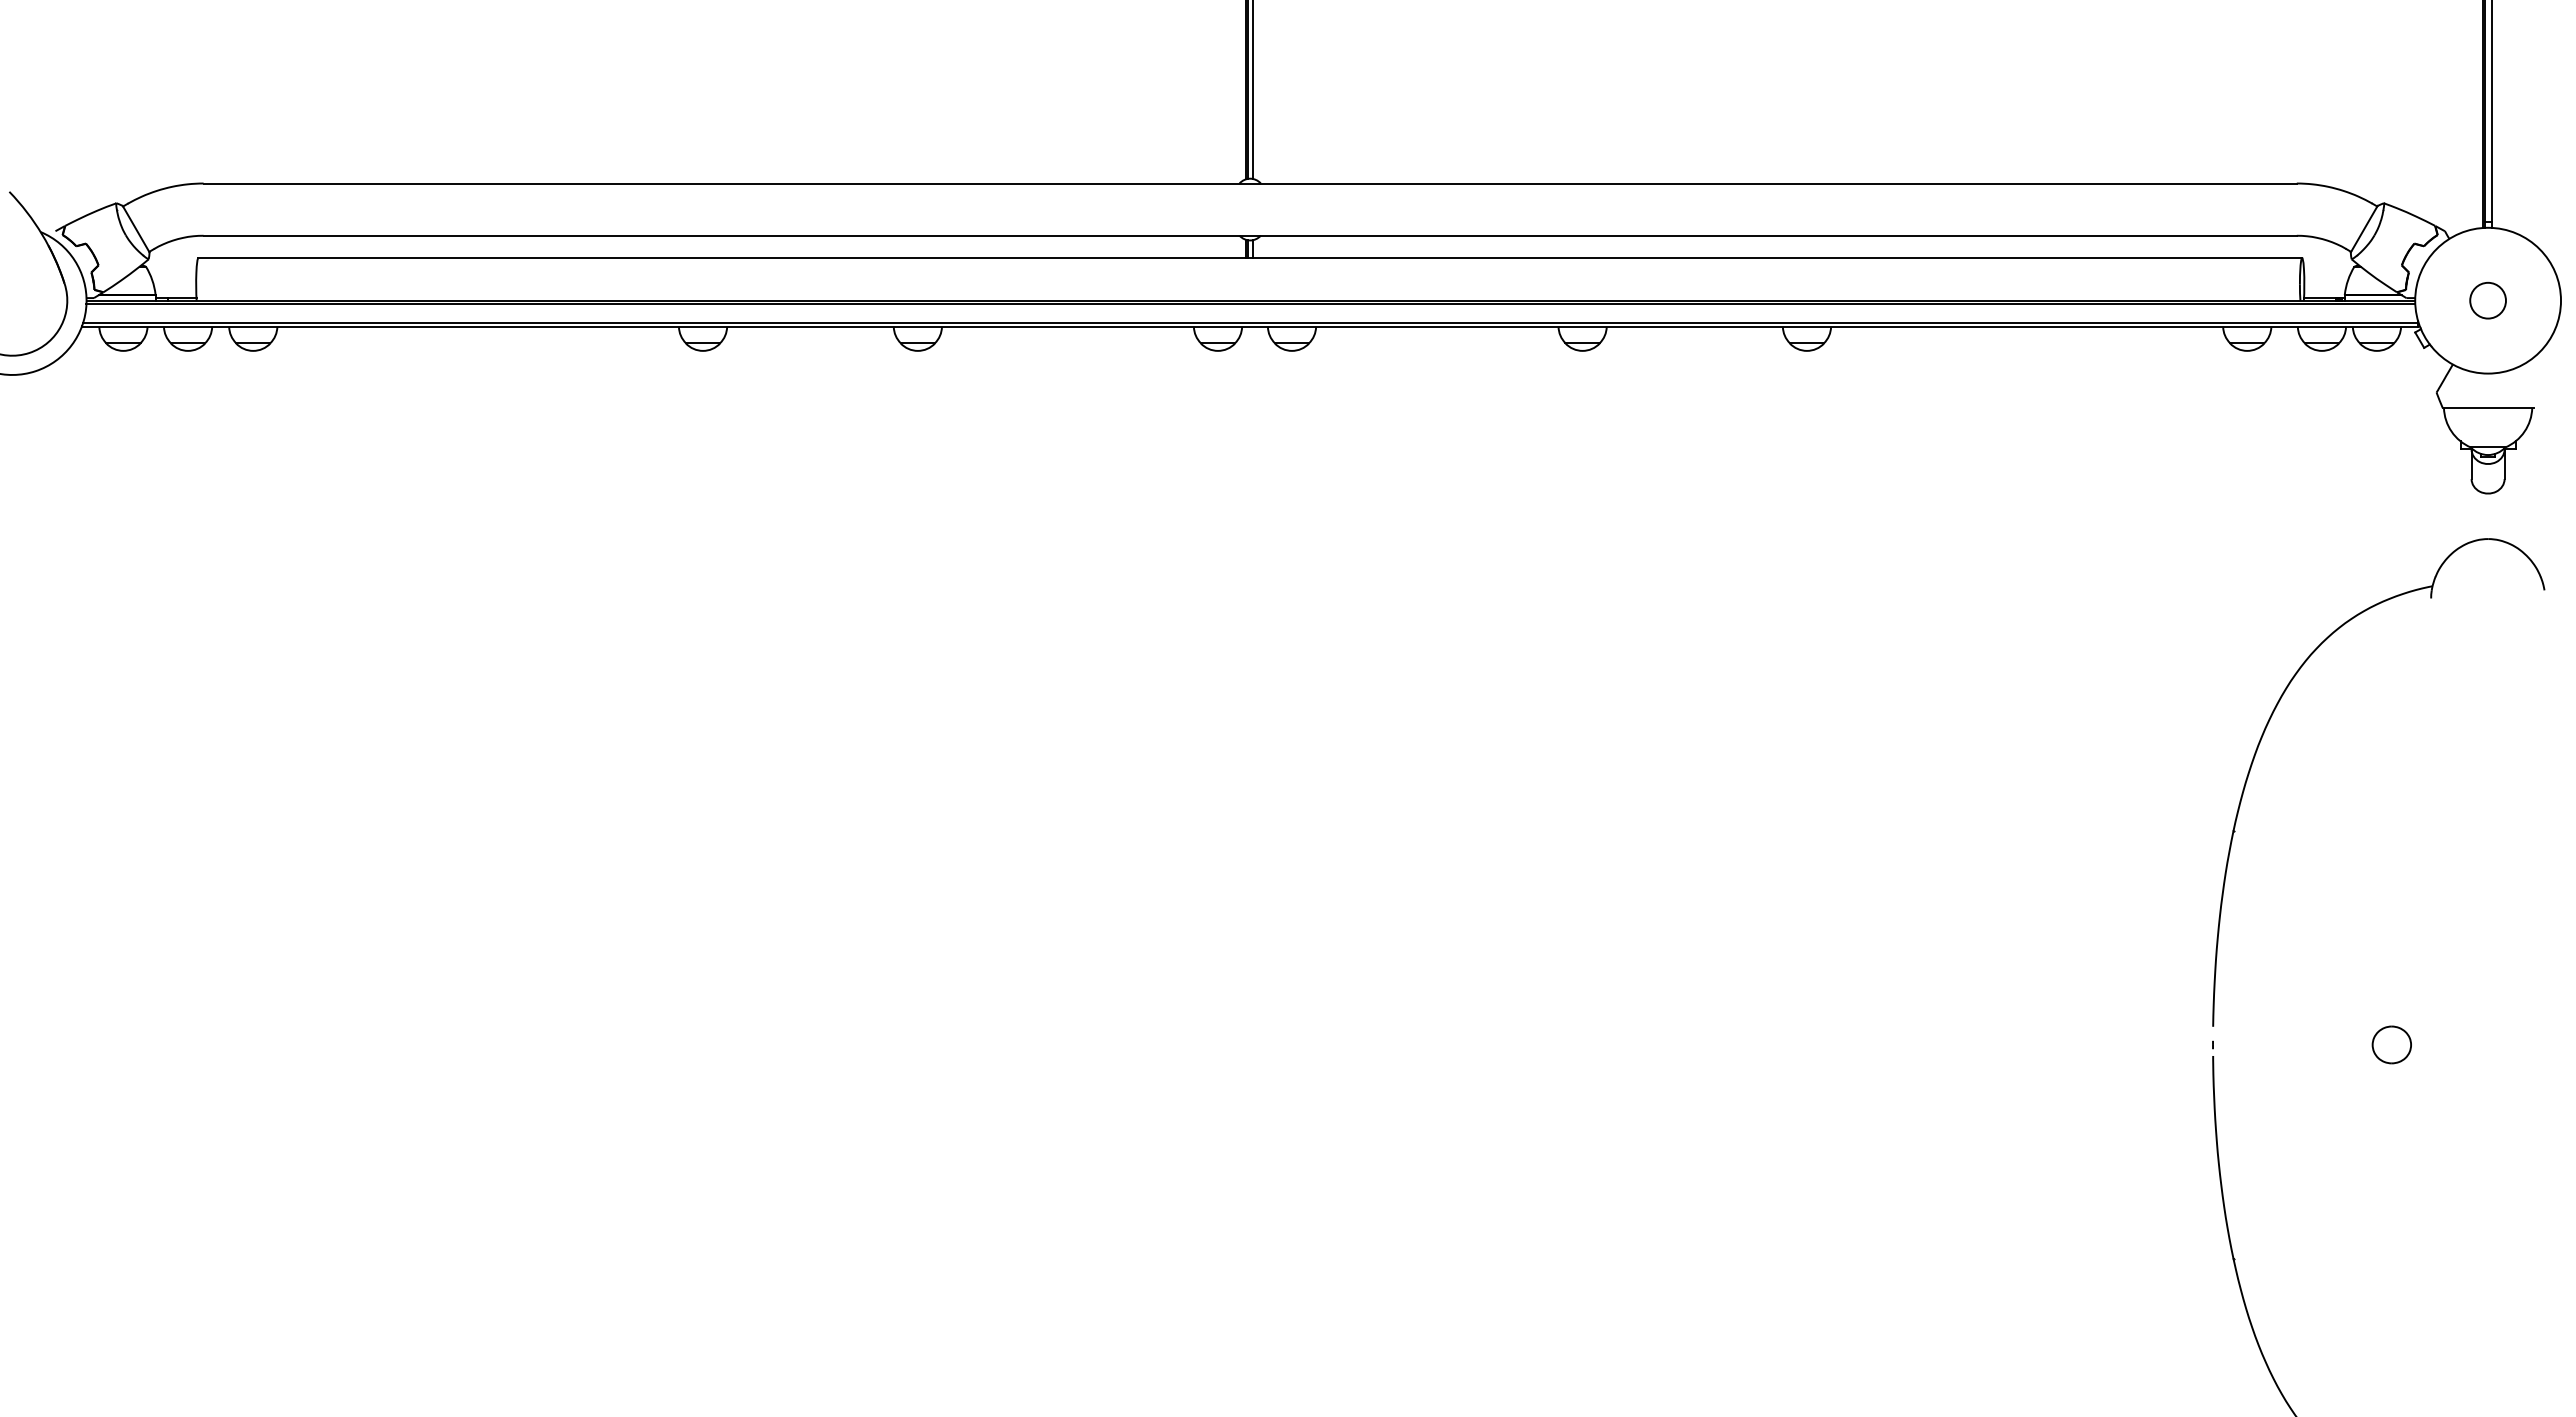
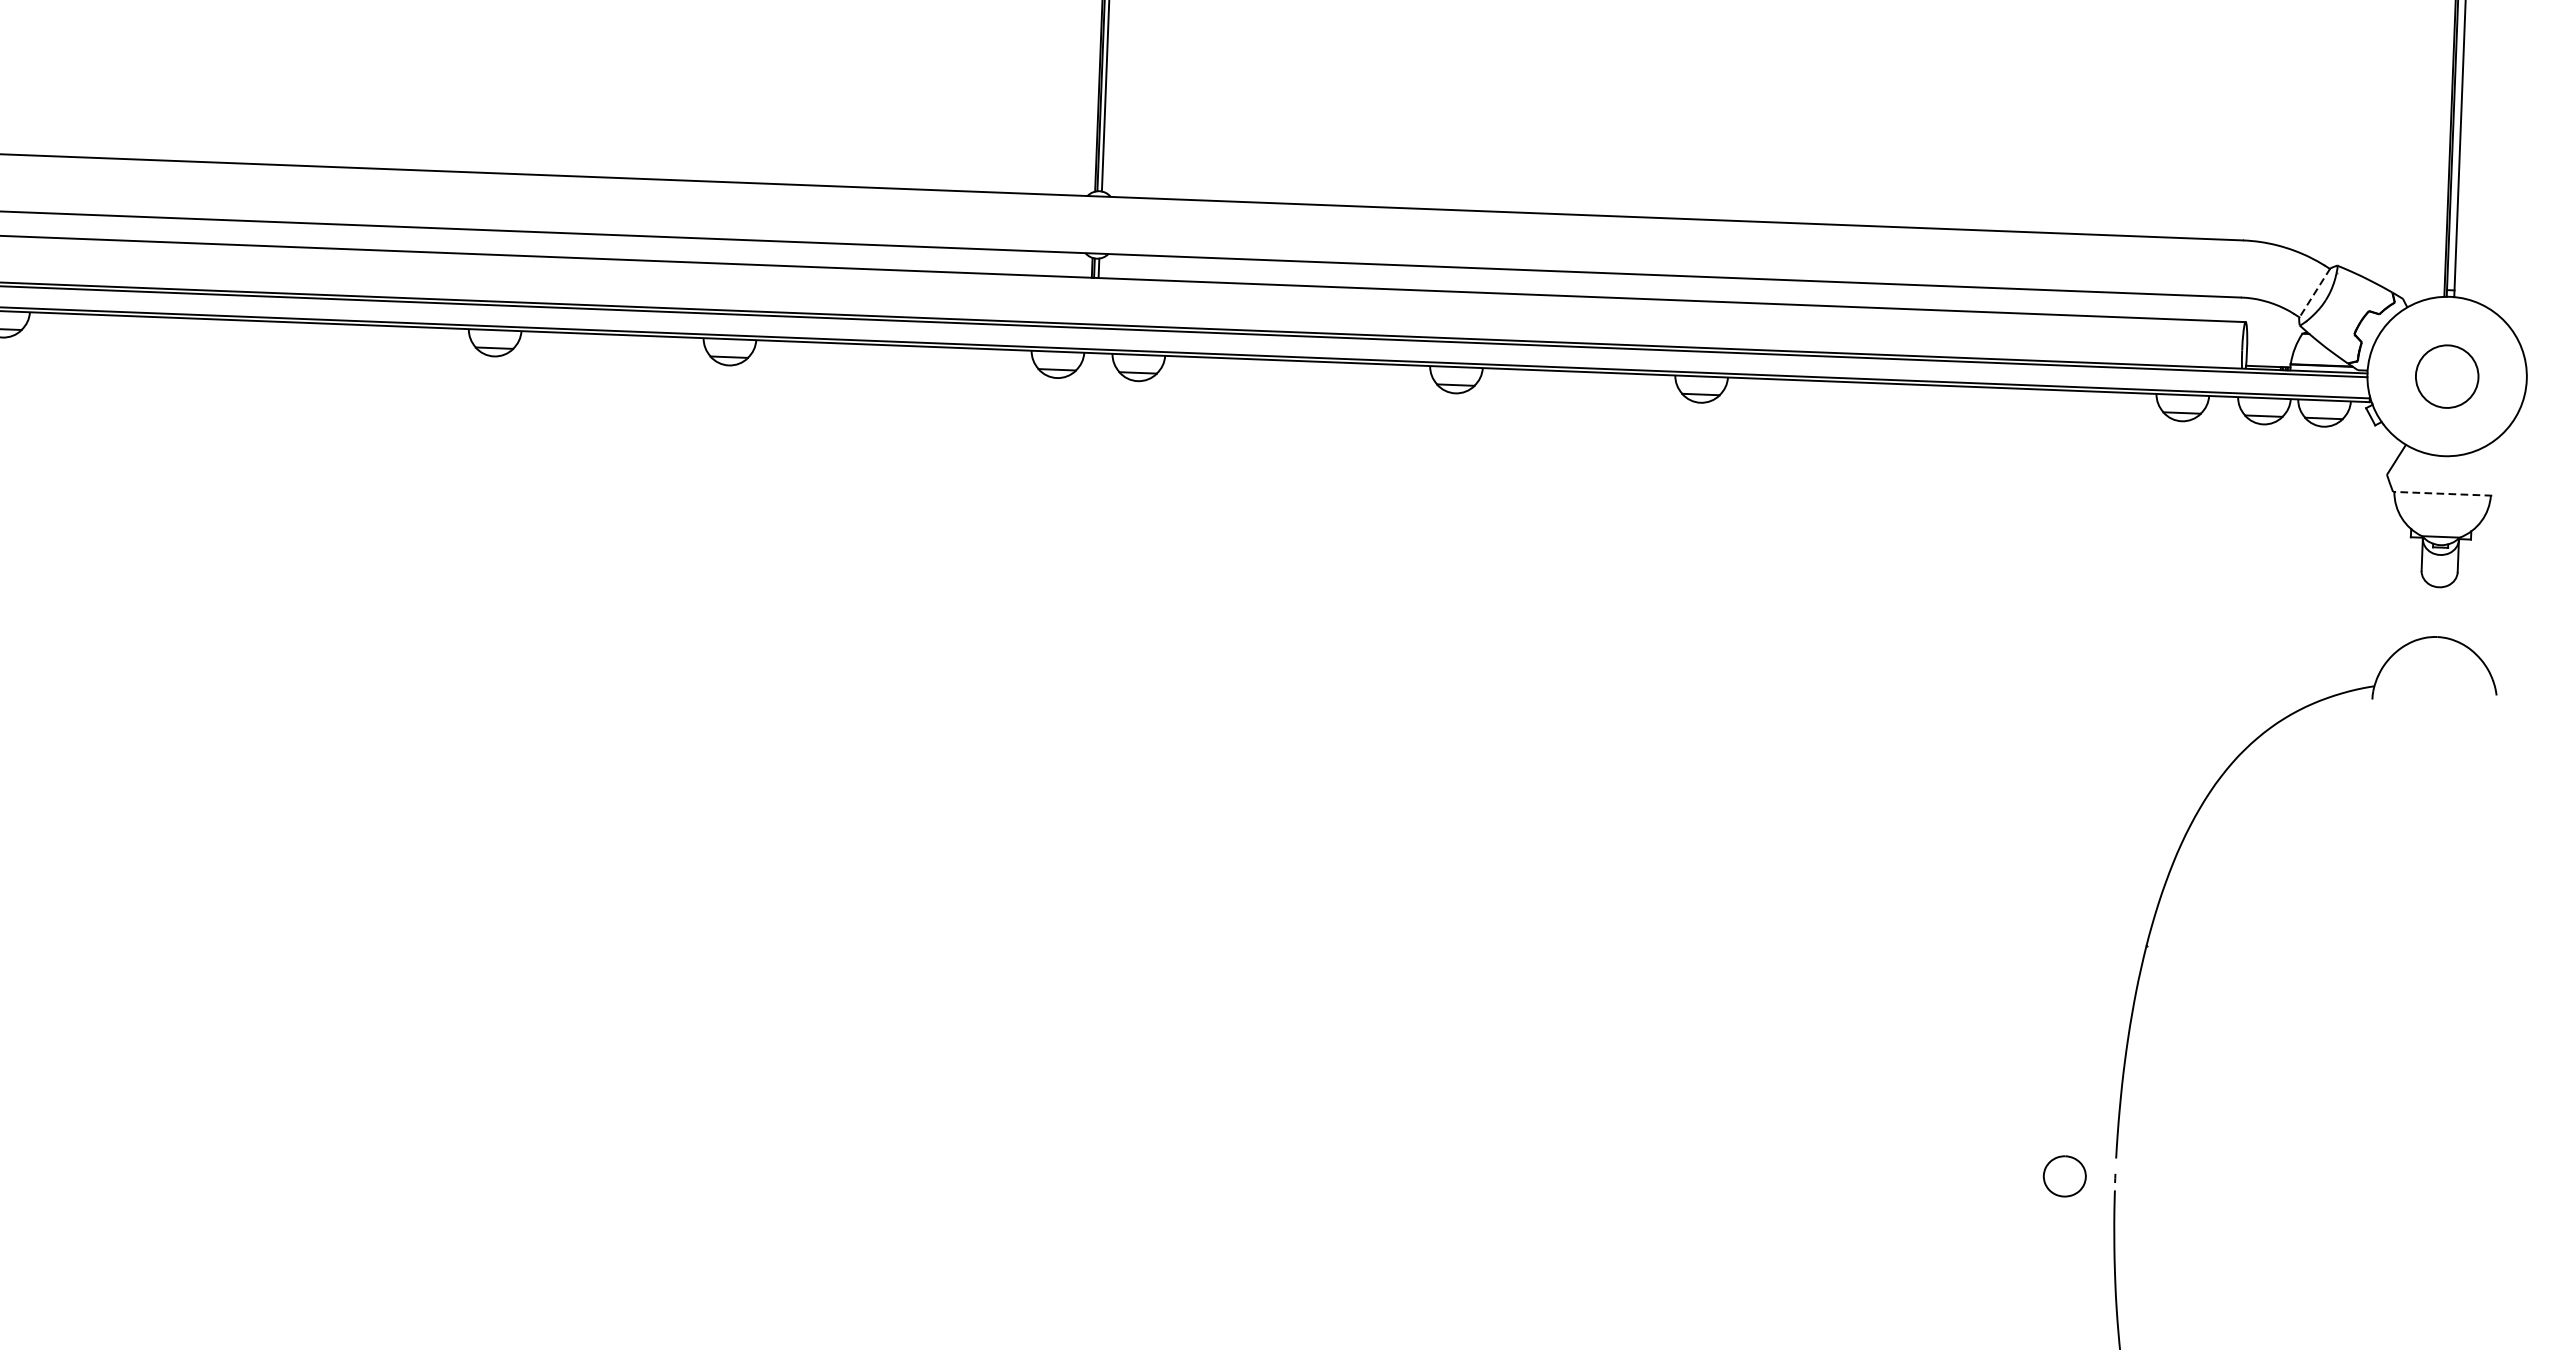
line: (2364, 229) -> (2315, 293), solid -> dashed
circle: (2487, 300) -> (2446, 376), size x1.6
line: (2487, 407) -> (2442, 493), solid -> dashed
part: (2391, 1044) -> (2064, 1175), moved

